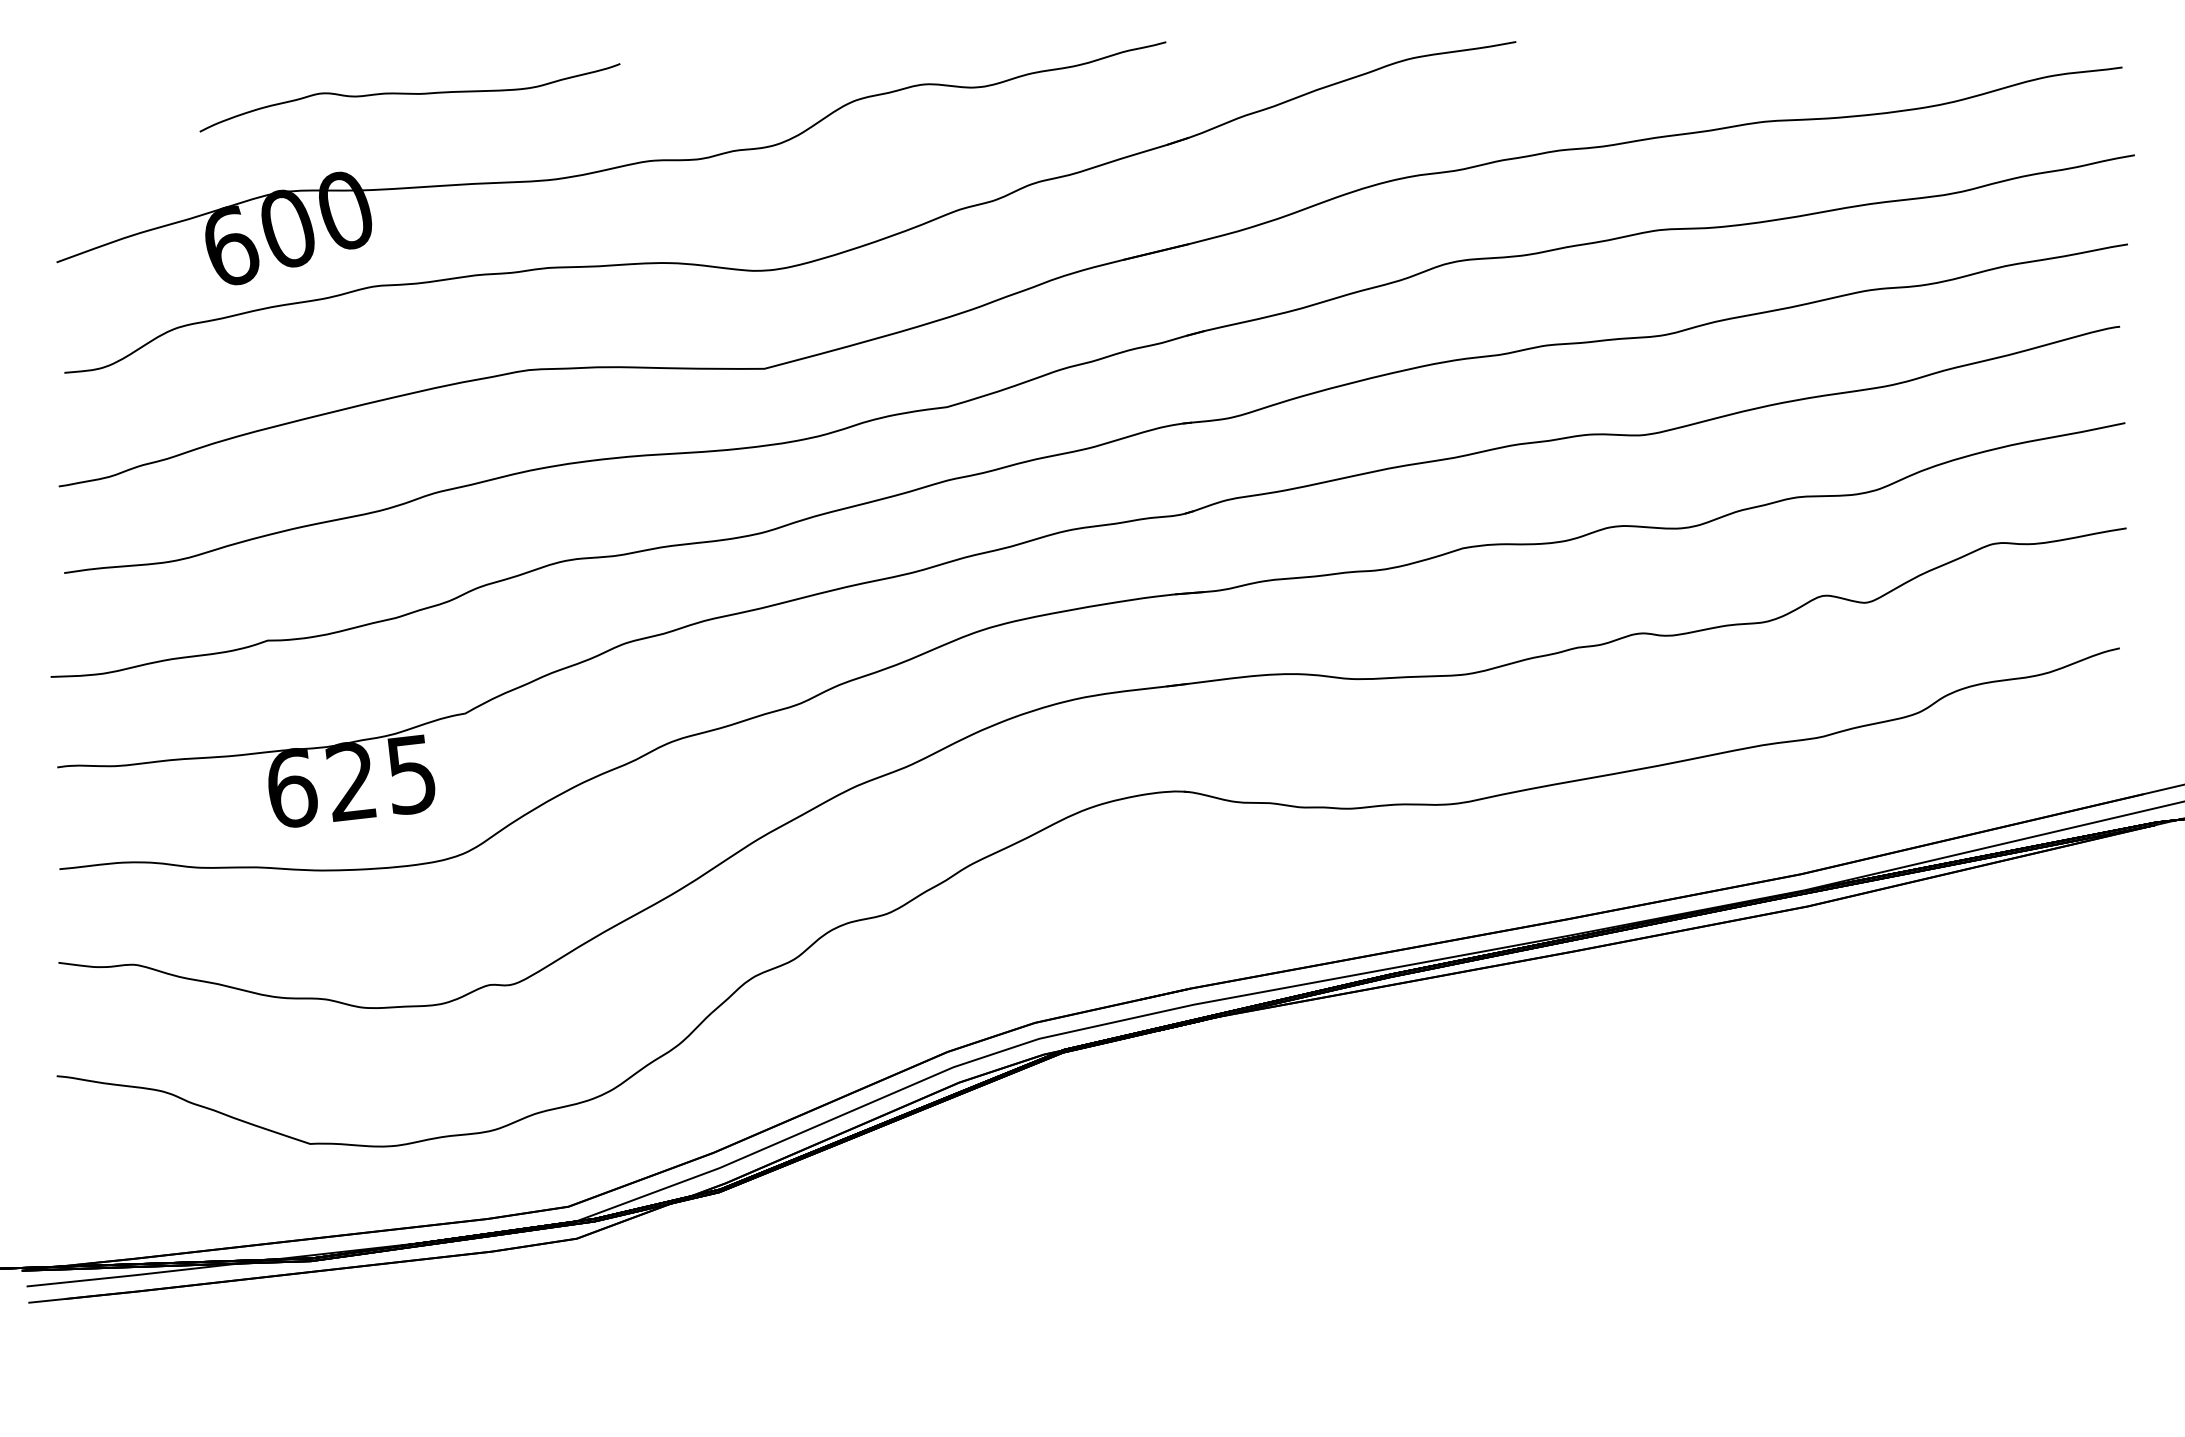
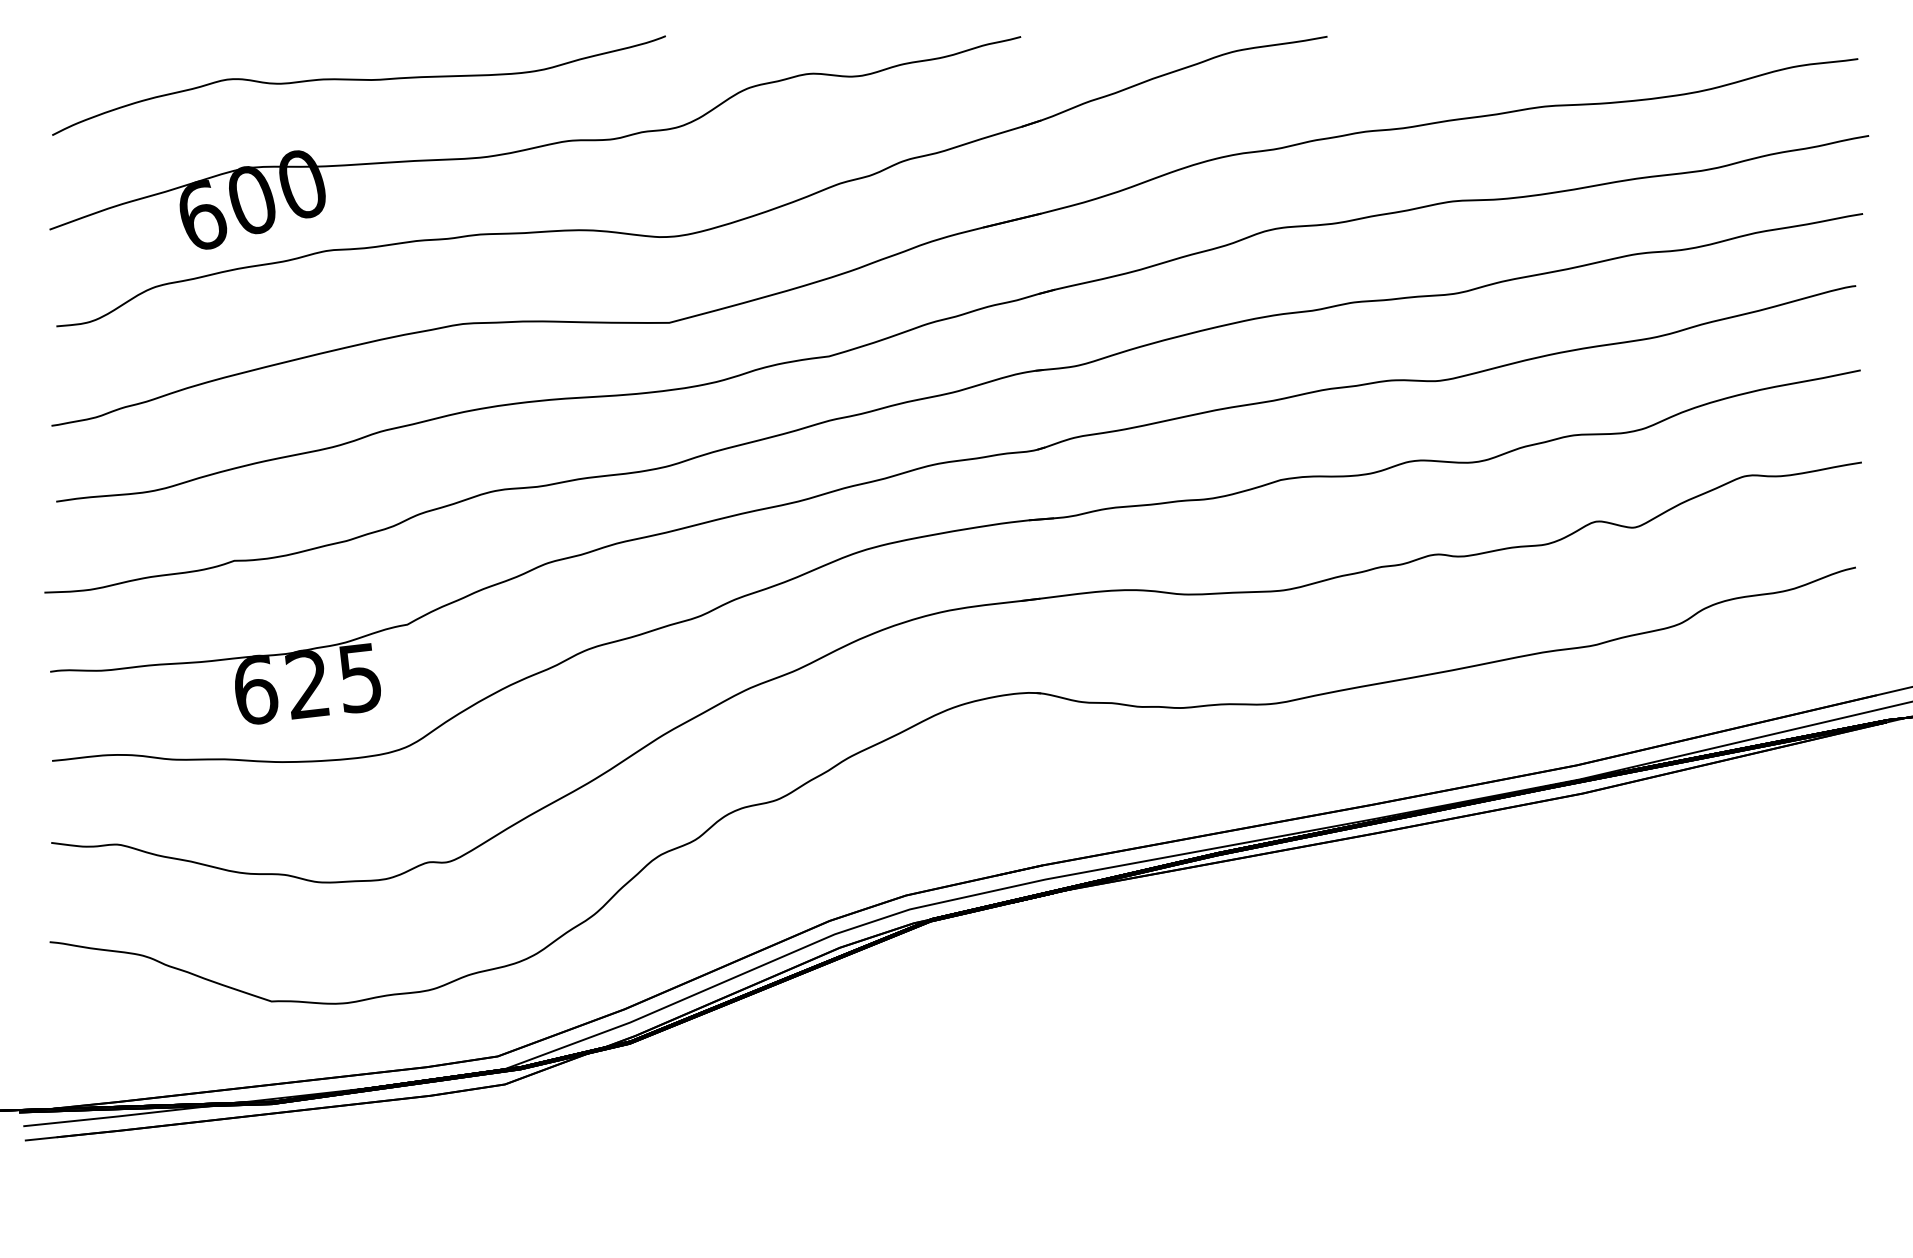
part: (409, 97) -> (358, 85), size x1.67

